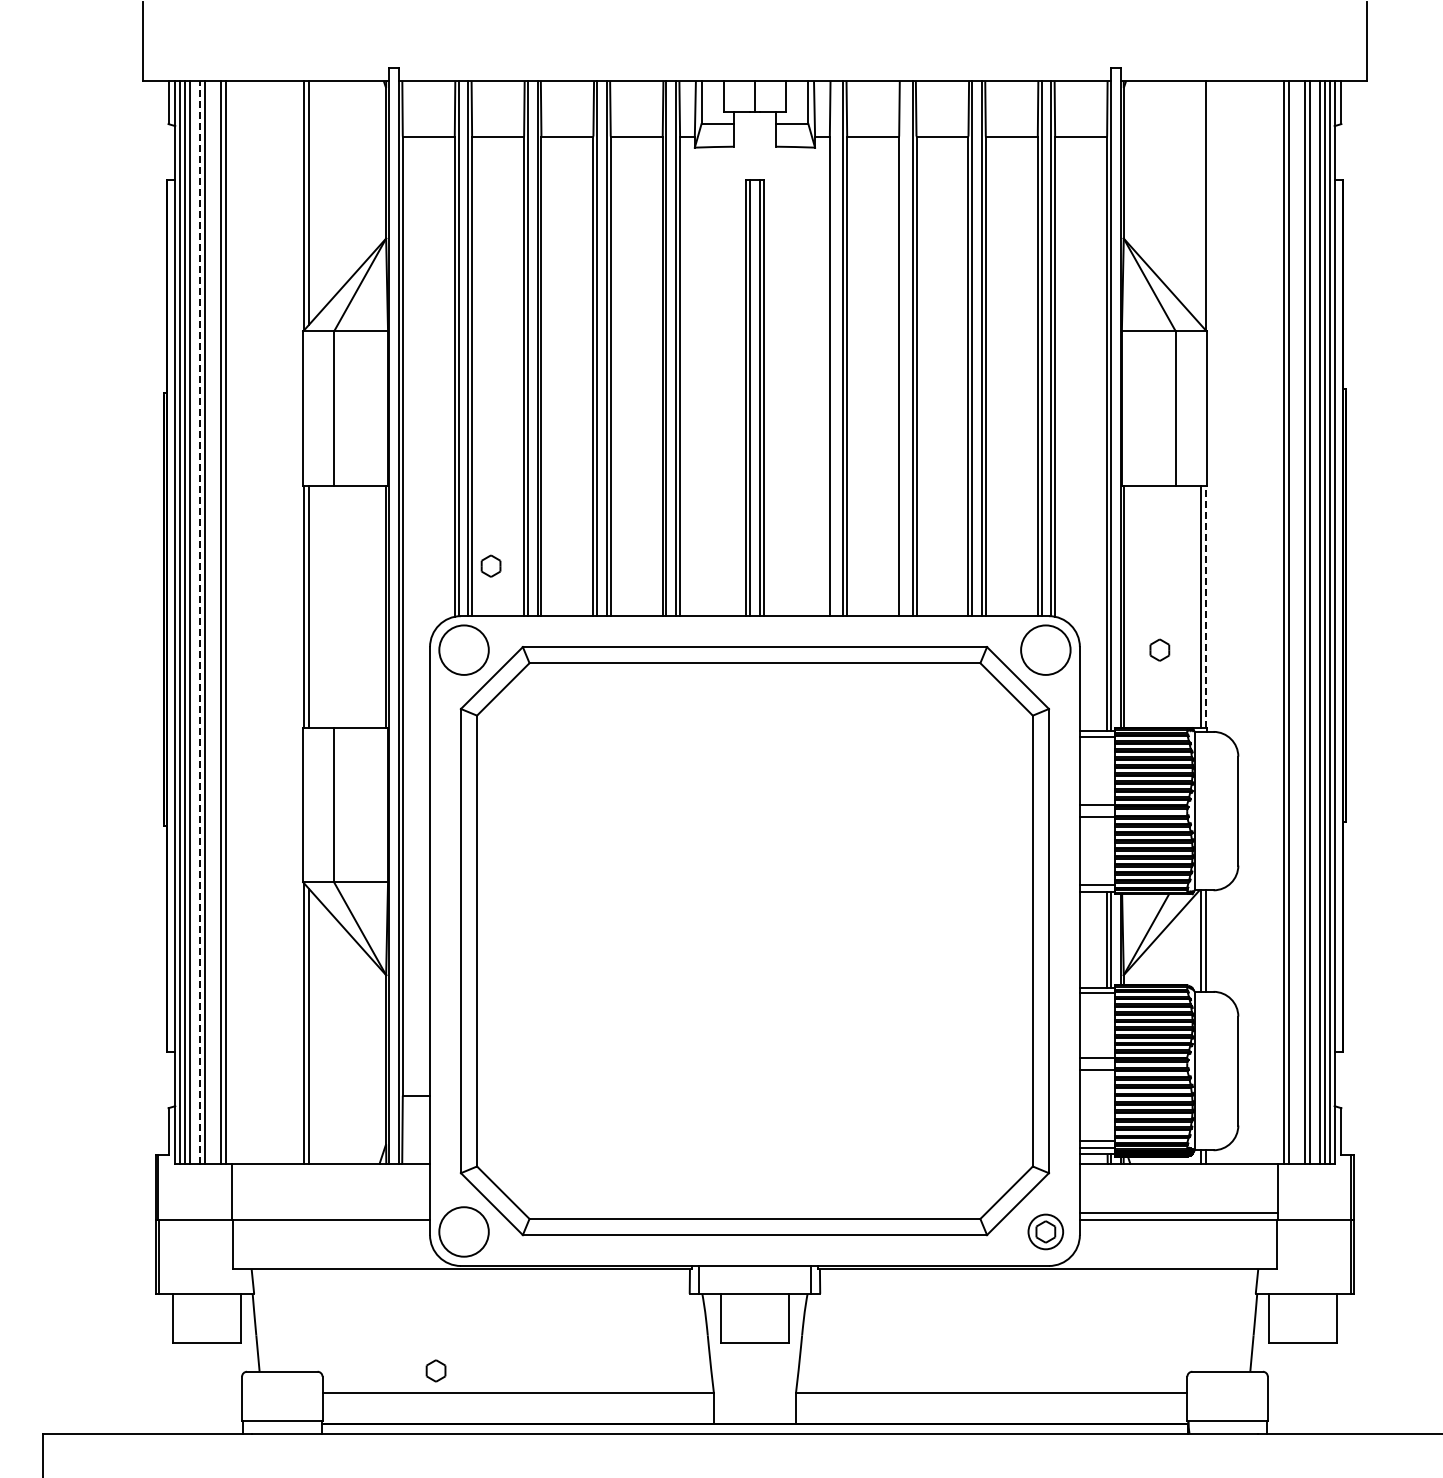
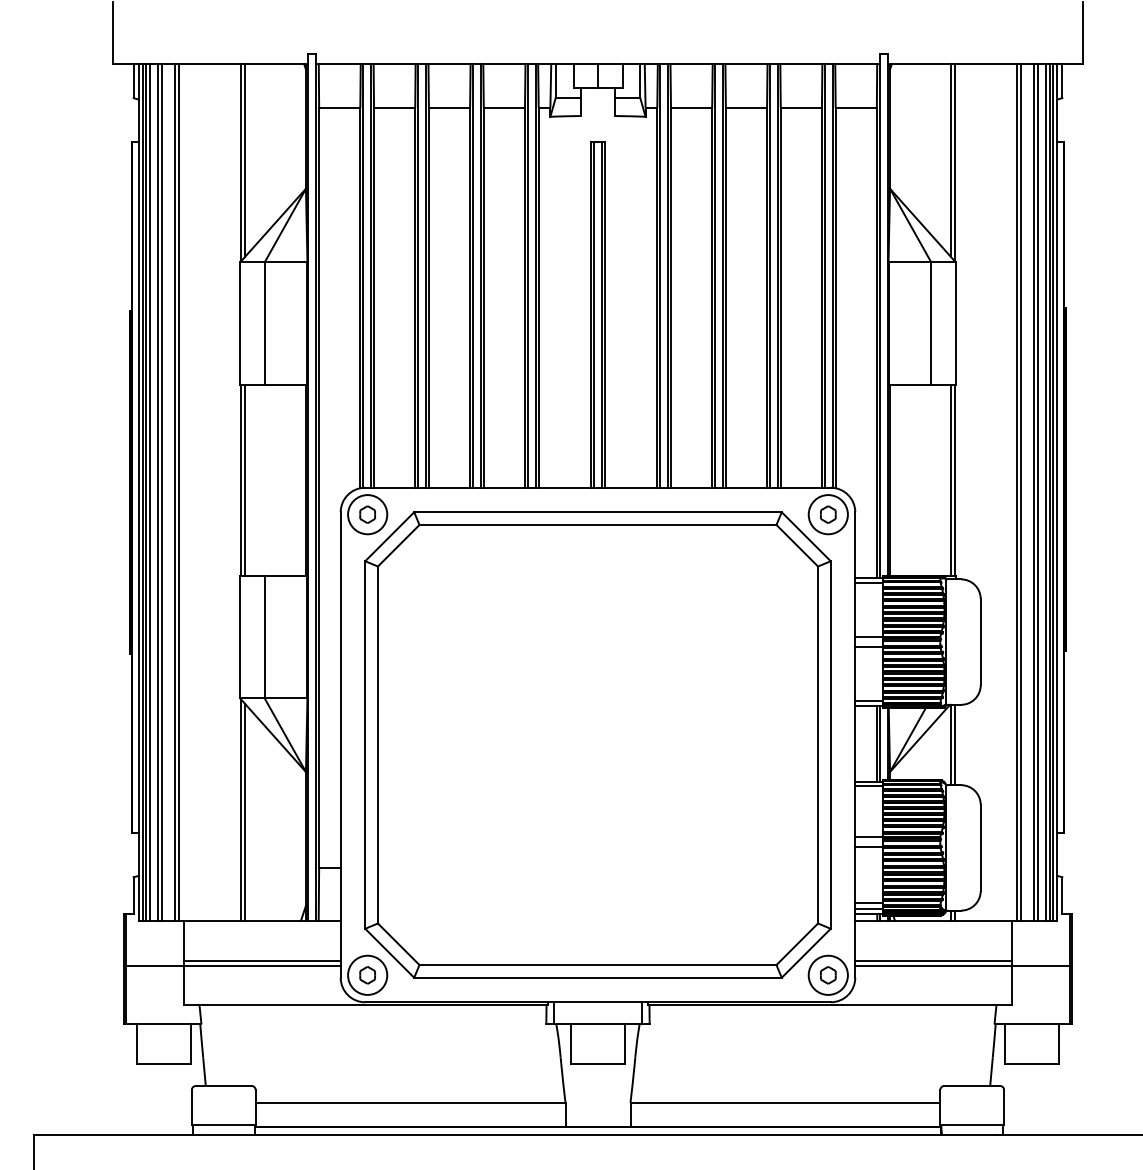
line: (1200, 202) -> (950, 160), added
line: (833, 348) -> (660, 275), added
line: (902, 348) -> (714, 275), added
part: (490, 565) -> (367, 514), moved
line: (1205, 606) -> (954, 480), dashed -> solid
line: (199, 621) -> (158, 491), dashed -> solid
part: (1159, 649) -> (828, 514), moved
line: (331, 1213) -> (262, 960), added
circle: (1045, 1231) -> (828, 974), size x1.43
part: (435, 1370) -> (367, 974), moved

